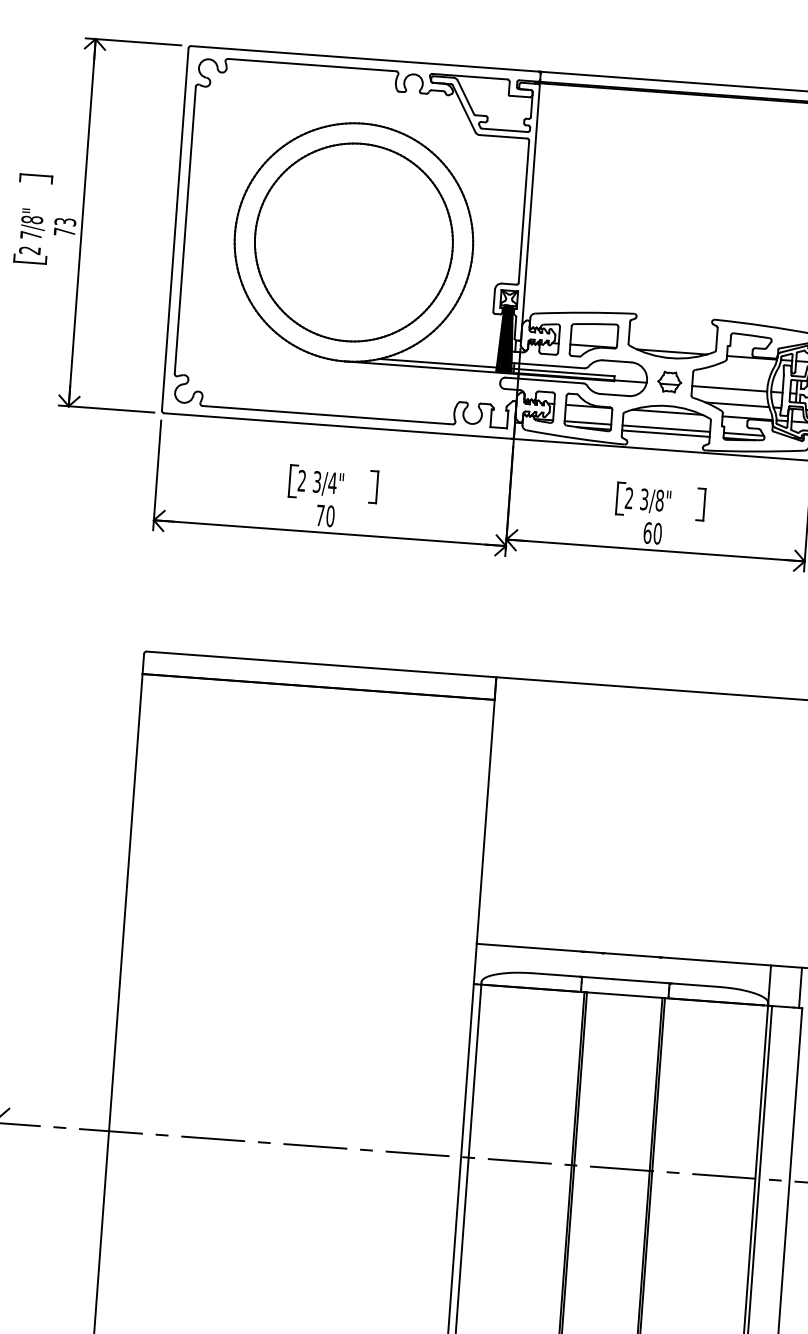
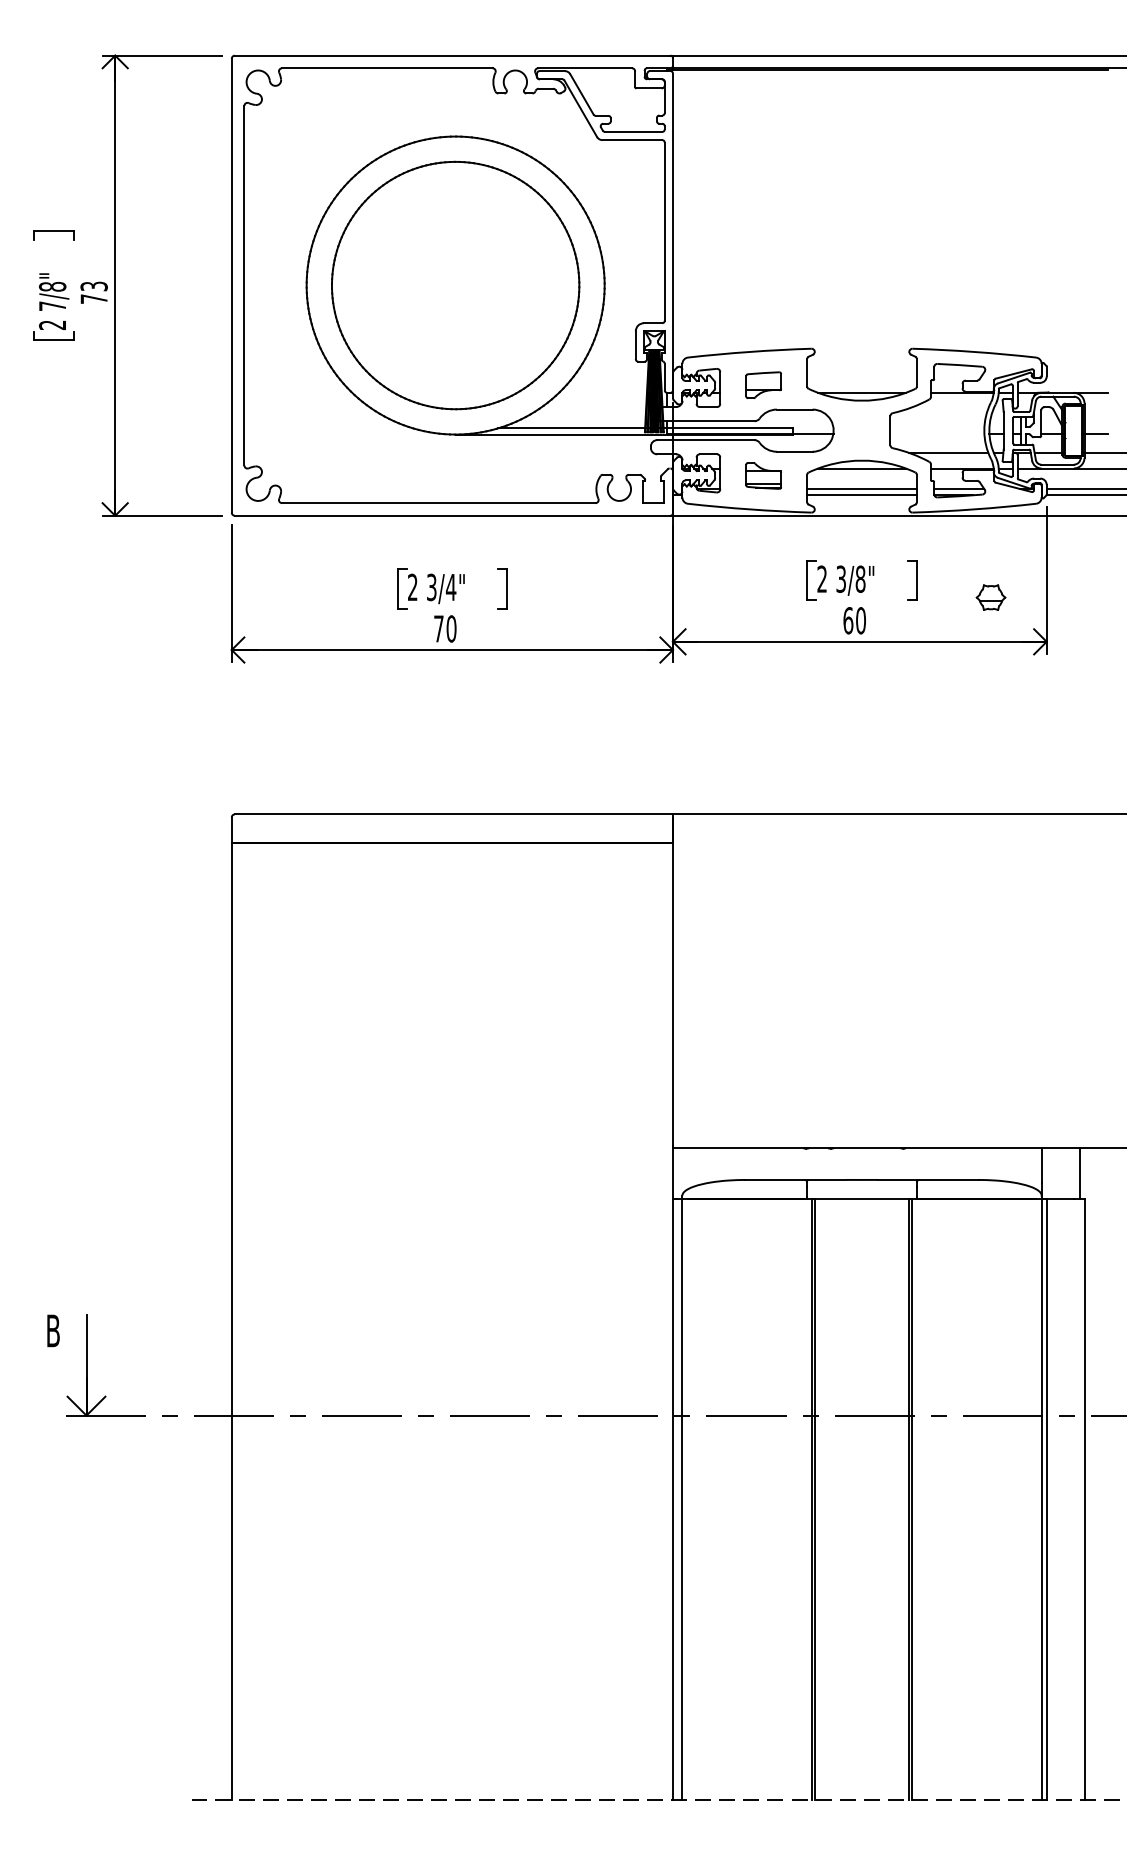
part: (593, 339) -> (763, 384), size x0.6
part: (669, 381) -> (990, 597), moved
line: (729, 388) -> (937, 433), removed
part: (588, 412) -> (763, 475), size x0.6

